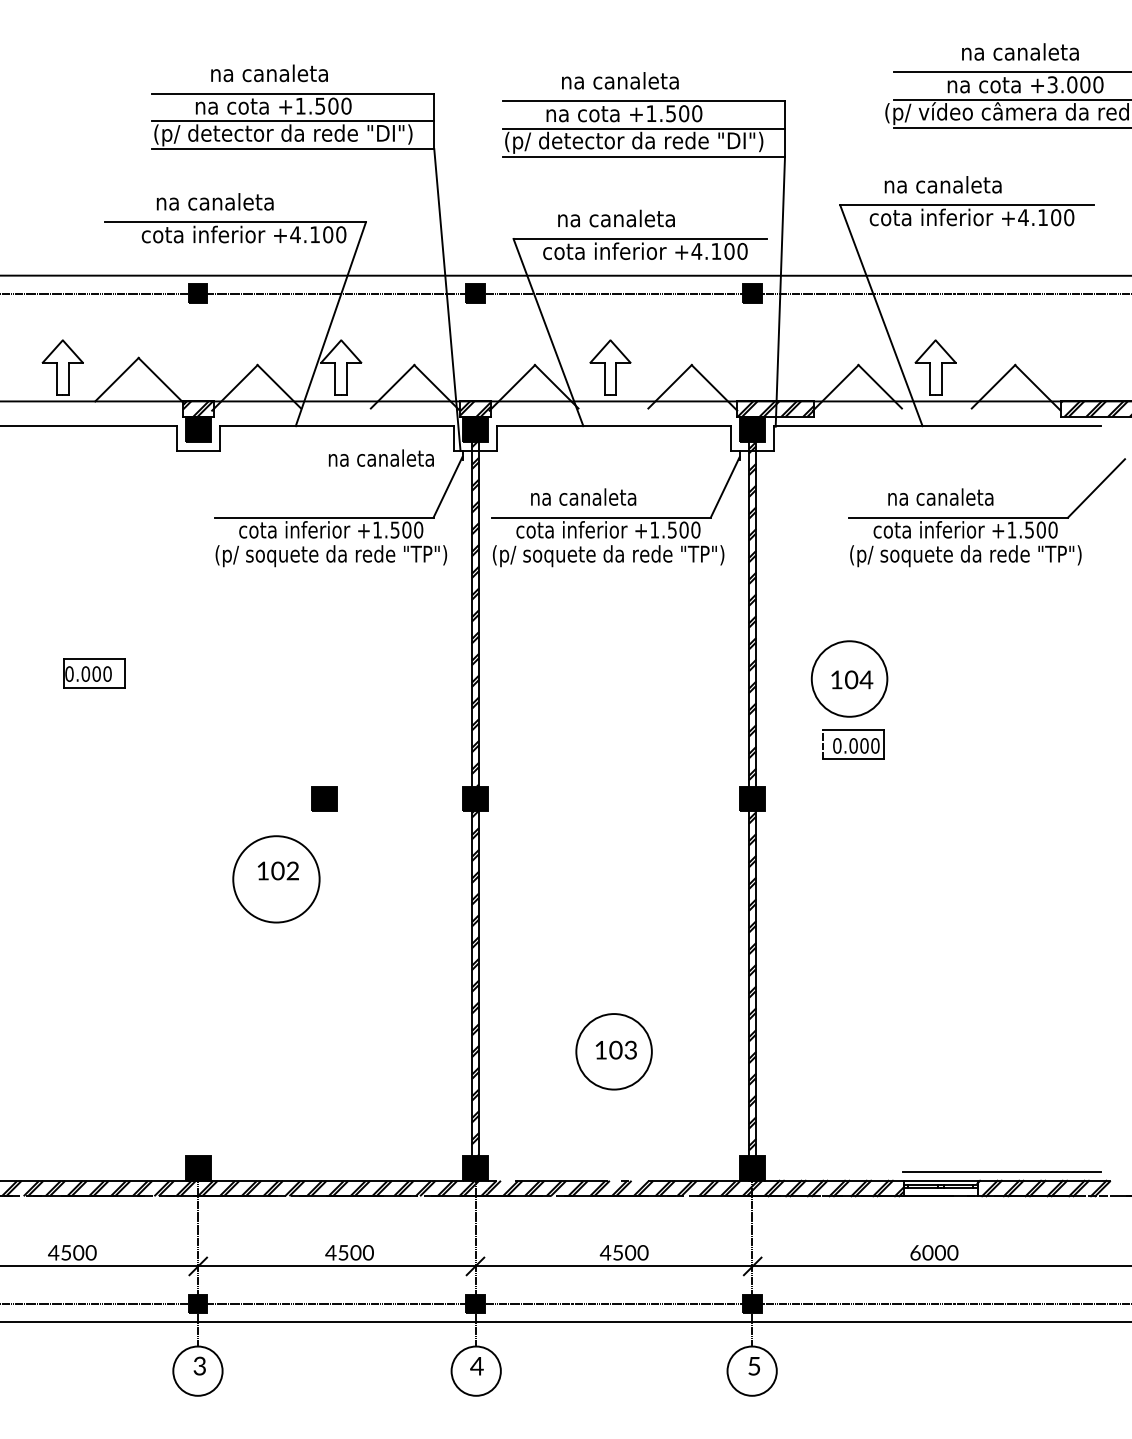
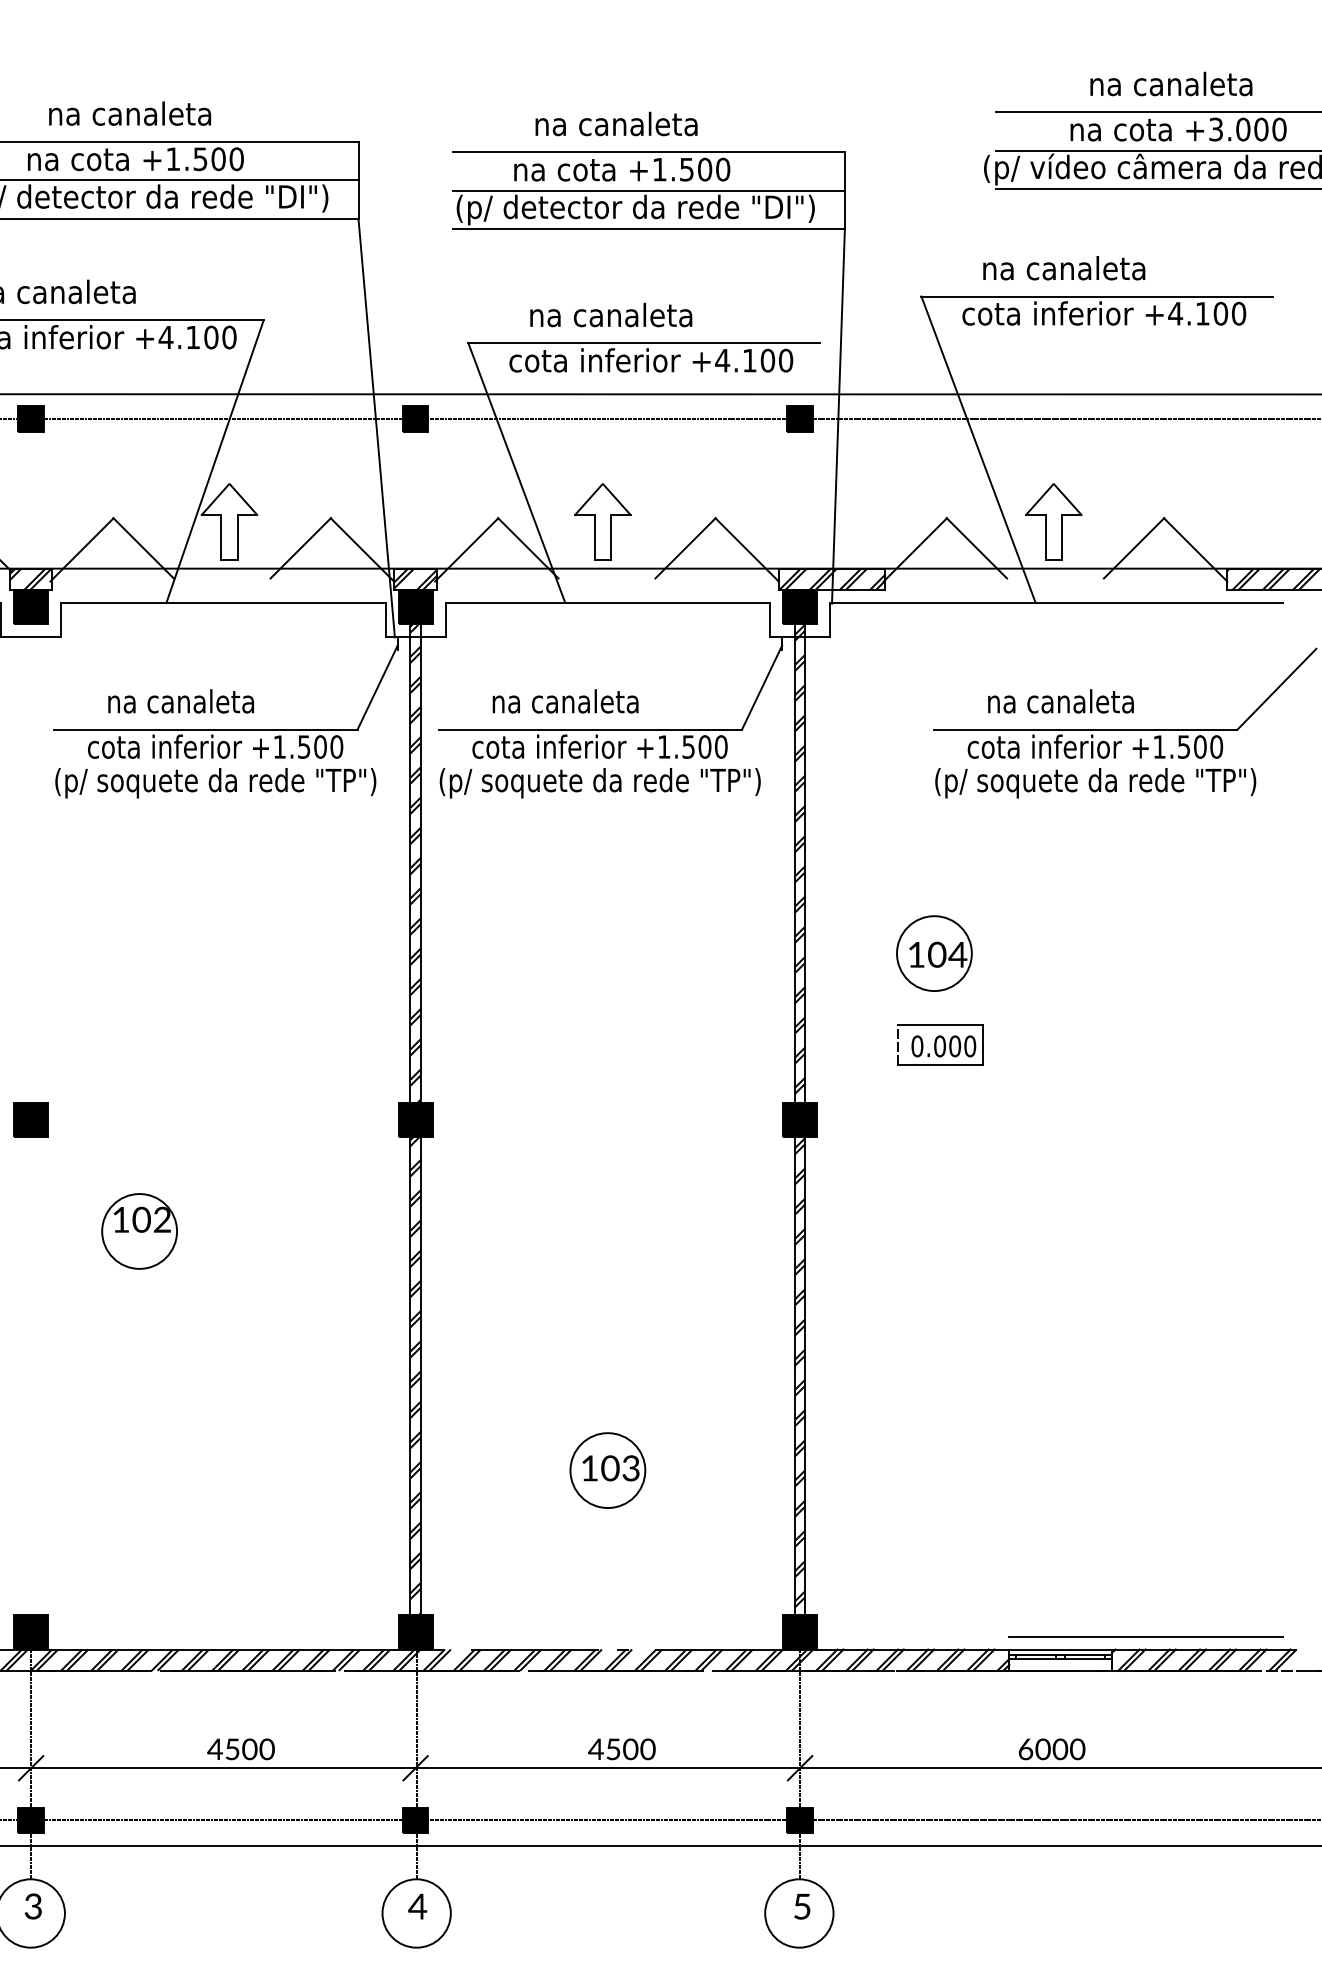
text: (380, 457) -> (179, 700), moved
circle: (849, 679) -> (934, 954), size x0.71
part: (324, 798) -> (31, 1119), moved
circle: (276, 879) -> (139, 1231), size x0.62
circle: (614, 1051) -> (608, 1470), size x0.71

